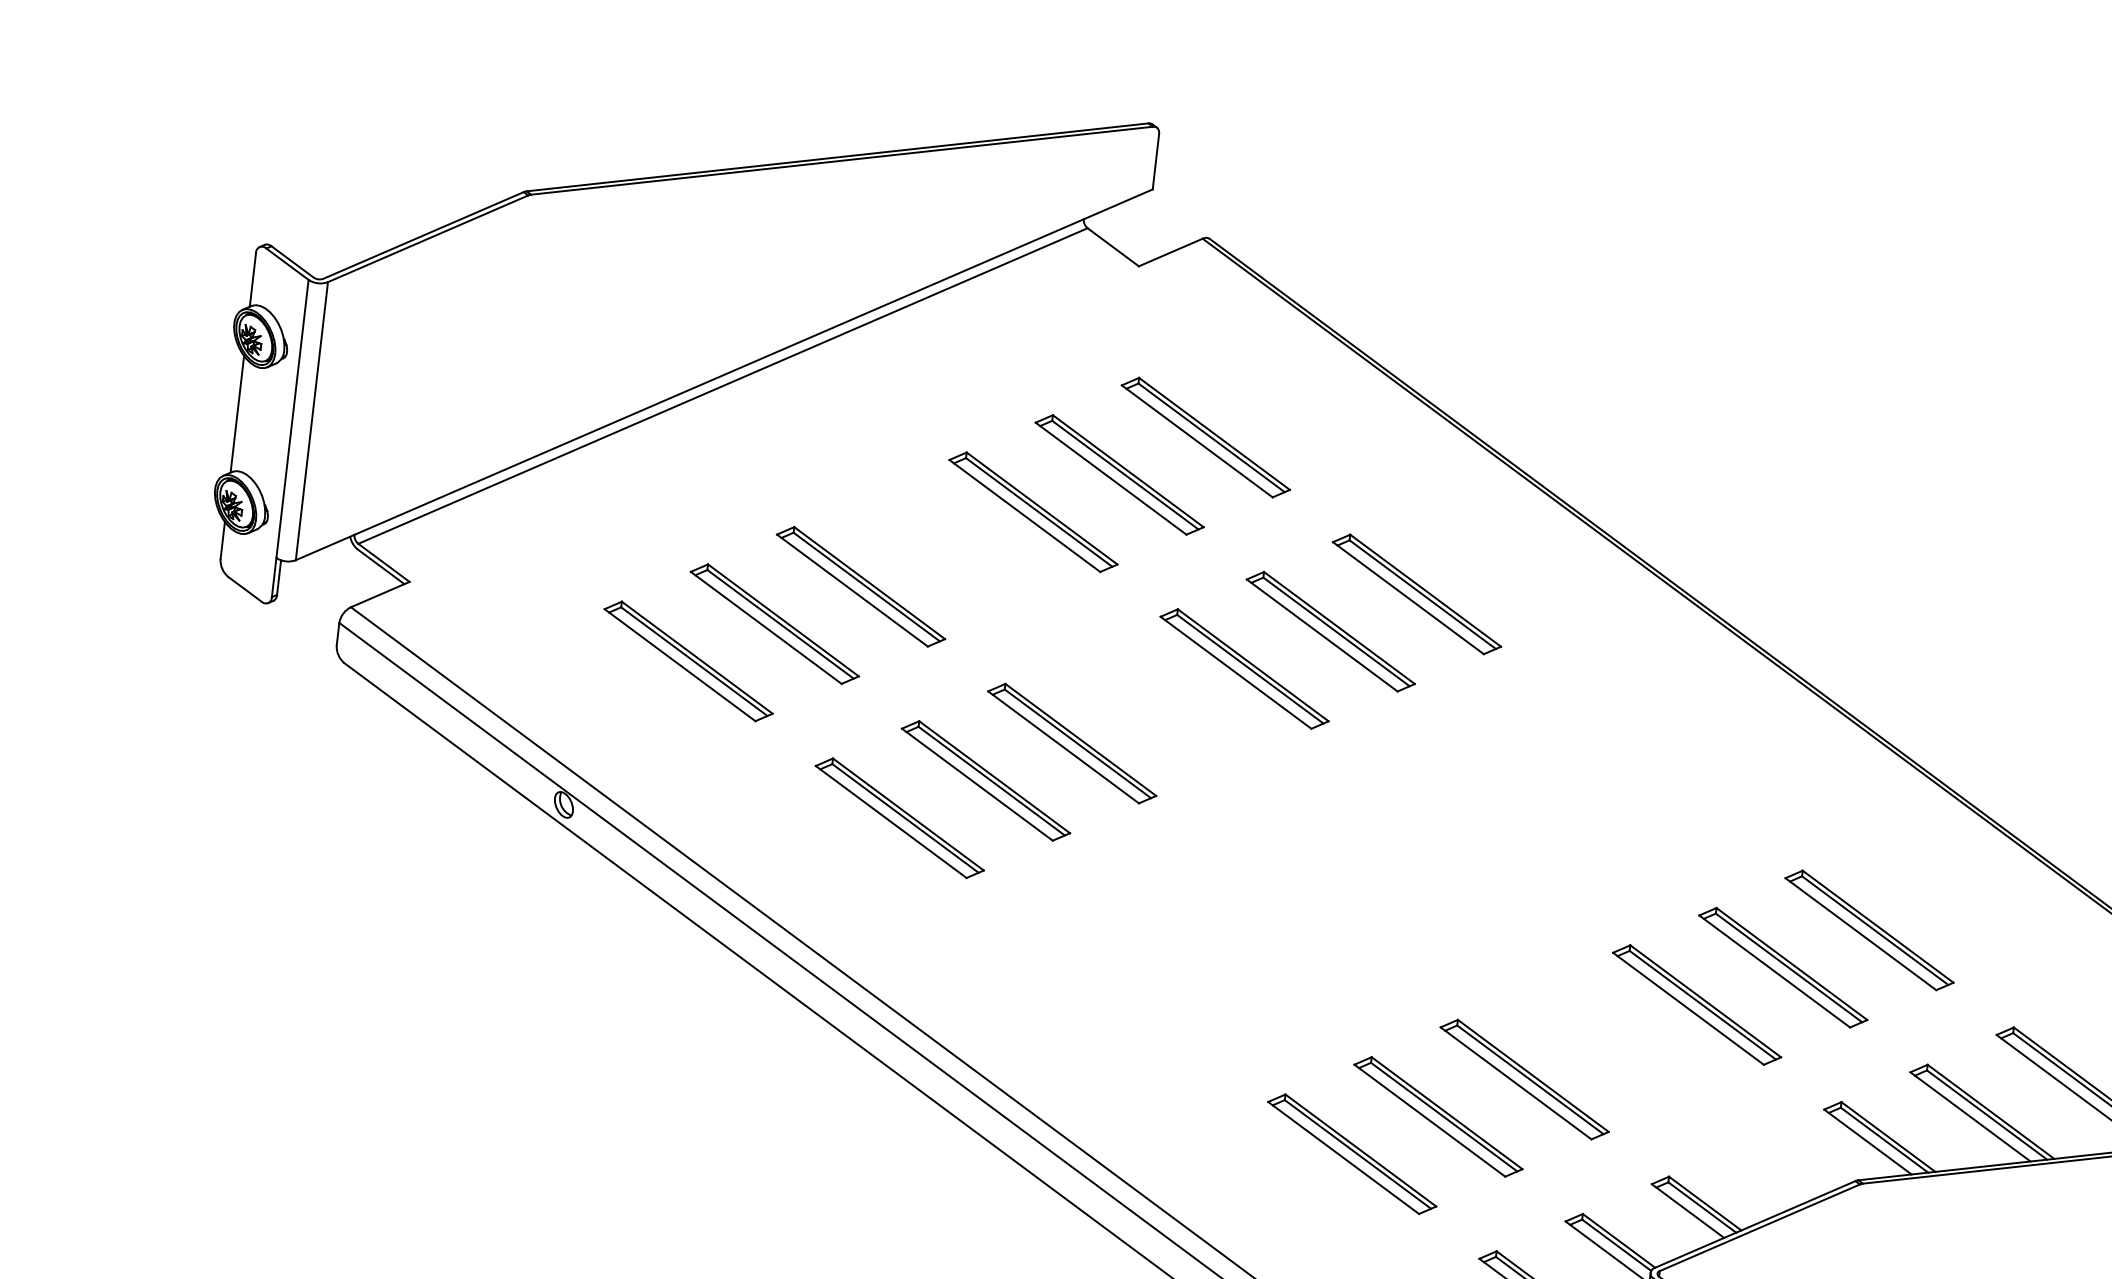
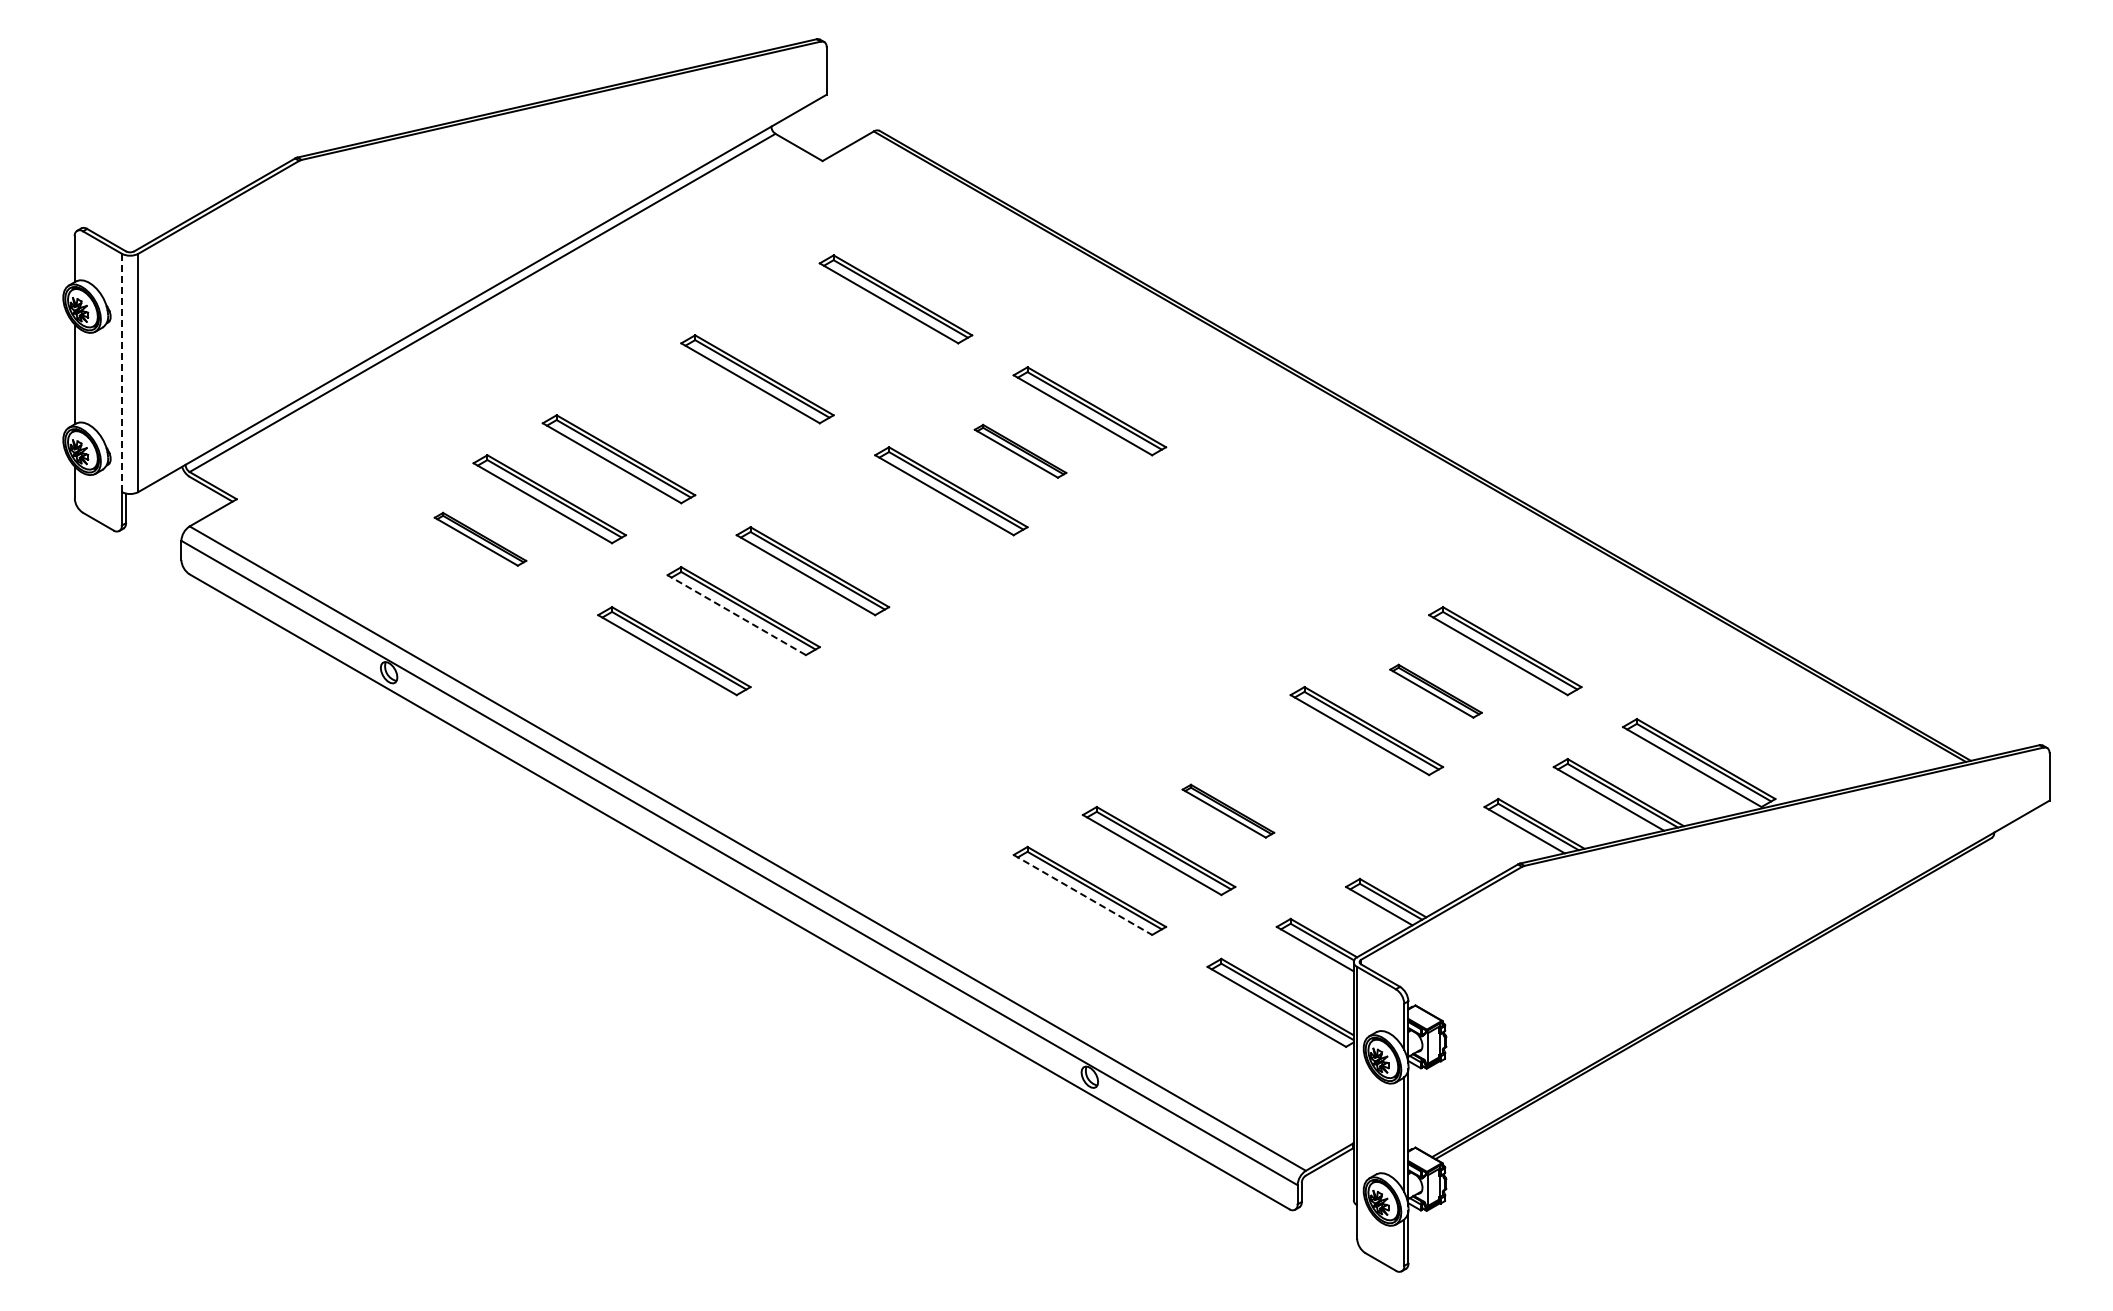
line: (292, 419) -> (121, 373), solid -> dashed
part: (1119, 475) -> (826, 339), removed
part: (1330, 632) -> (1020, 451), size x0.6
part: (688, 661) -> (480, 539), size x0.6
line: (977, 785) -> (736, 615), solid -> dashed
part: (1782, 968) -> (1435, 691), size x0.6
part: (1524, 1080) -> (1228, 811), size x0.6
line: (1343, 1157) -> (1082, 894), solid -> dashed

